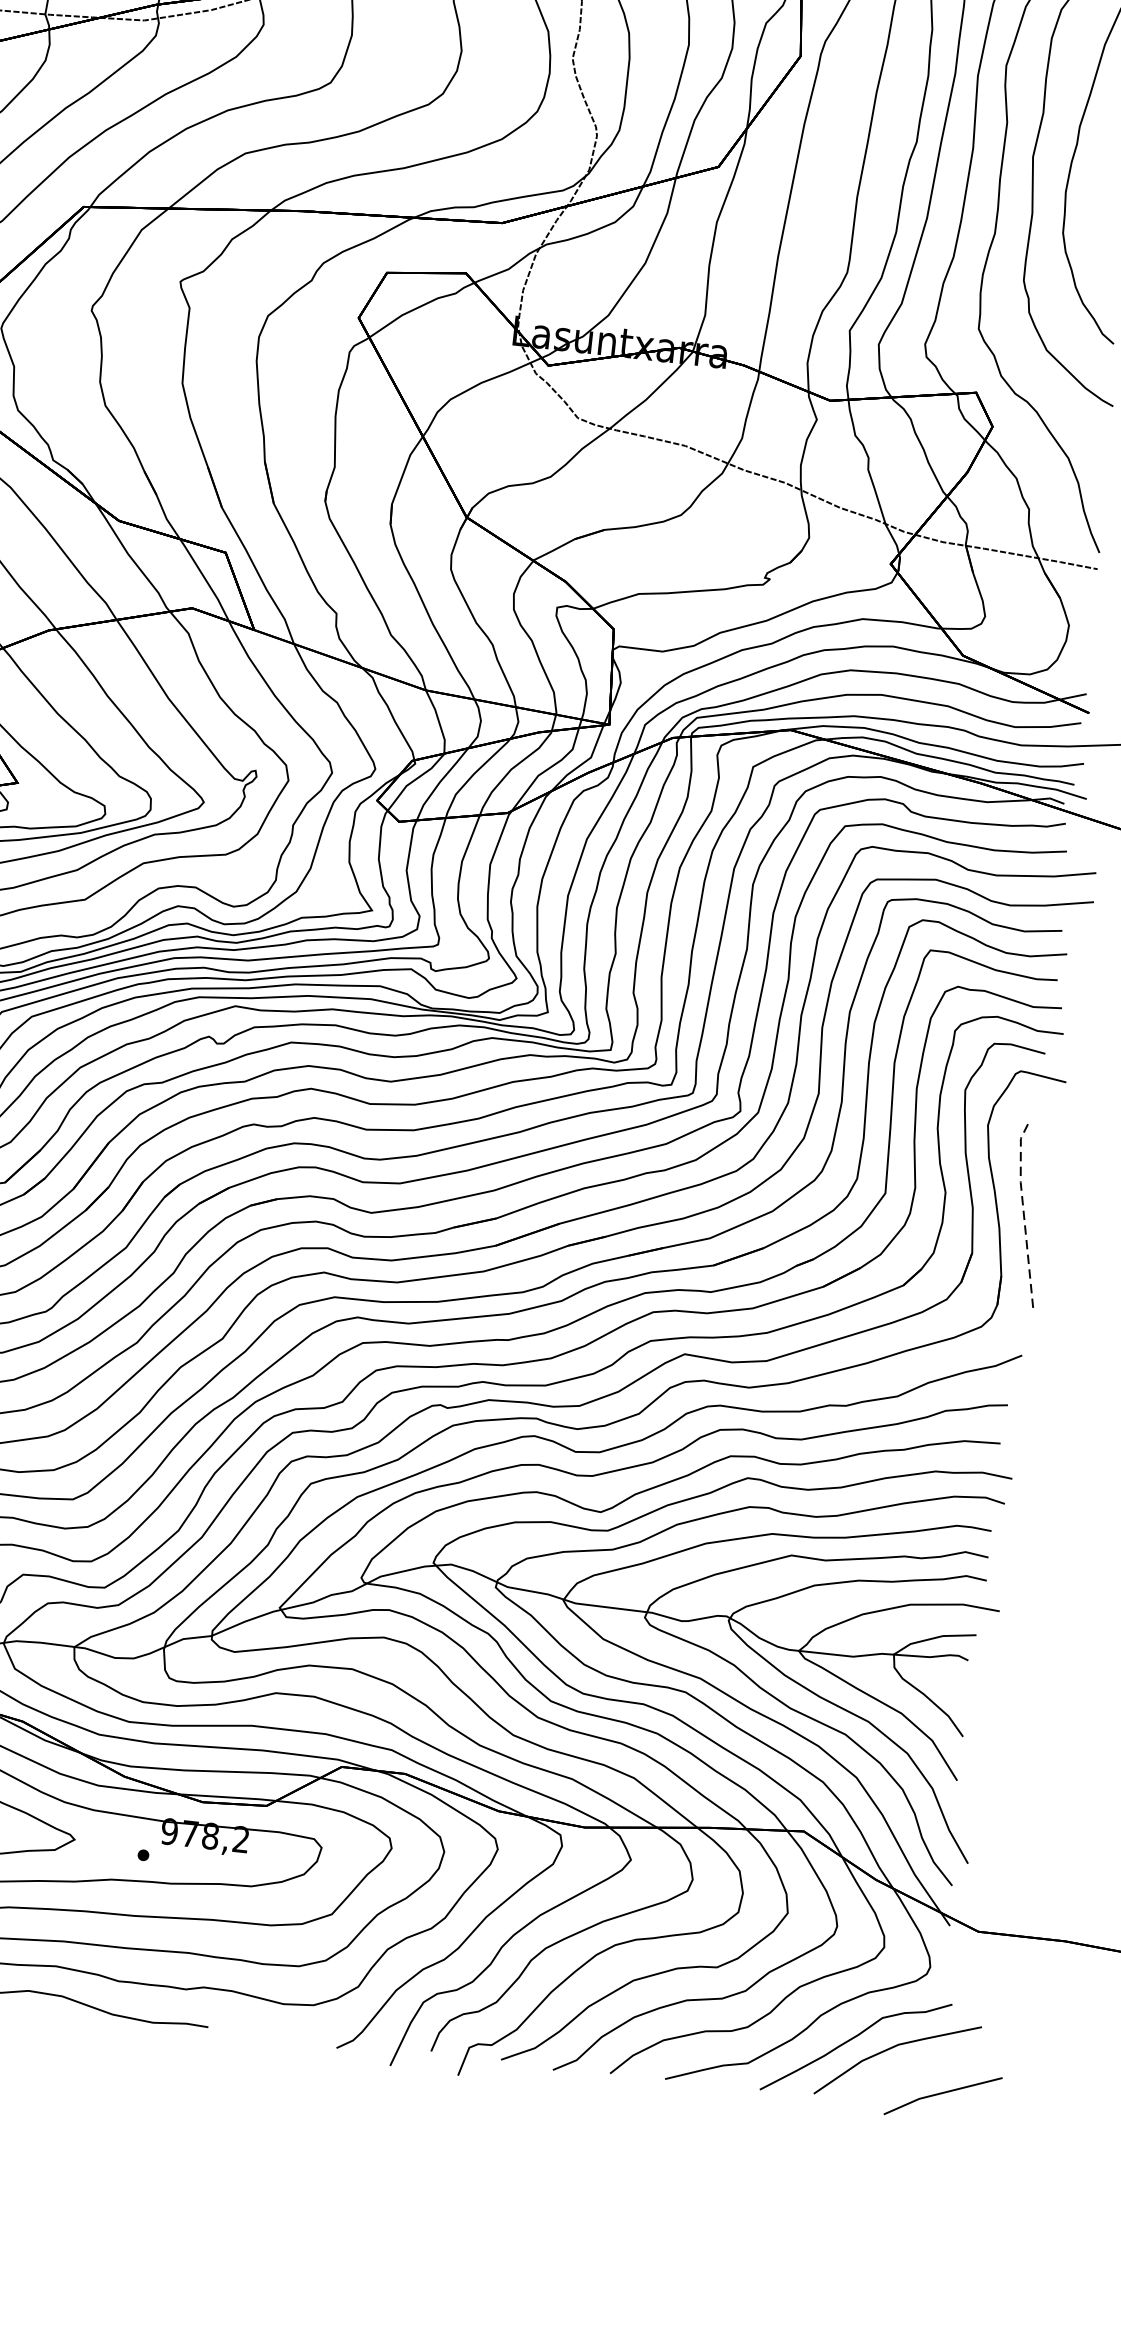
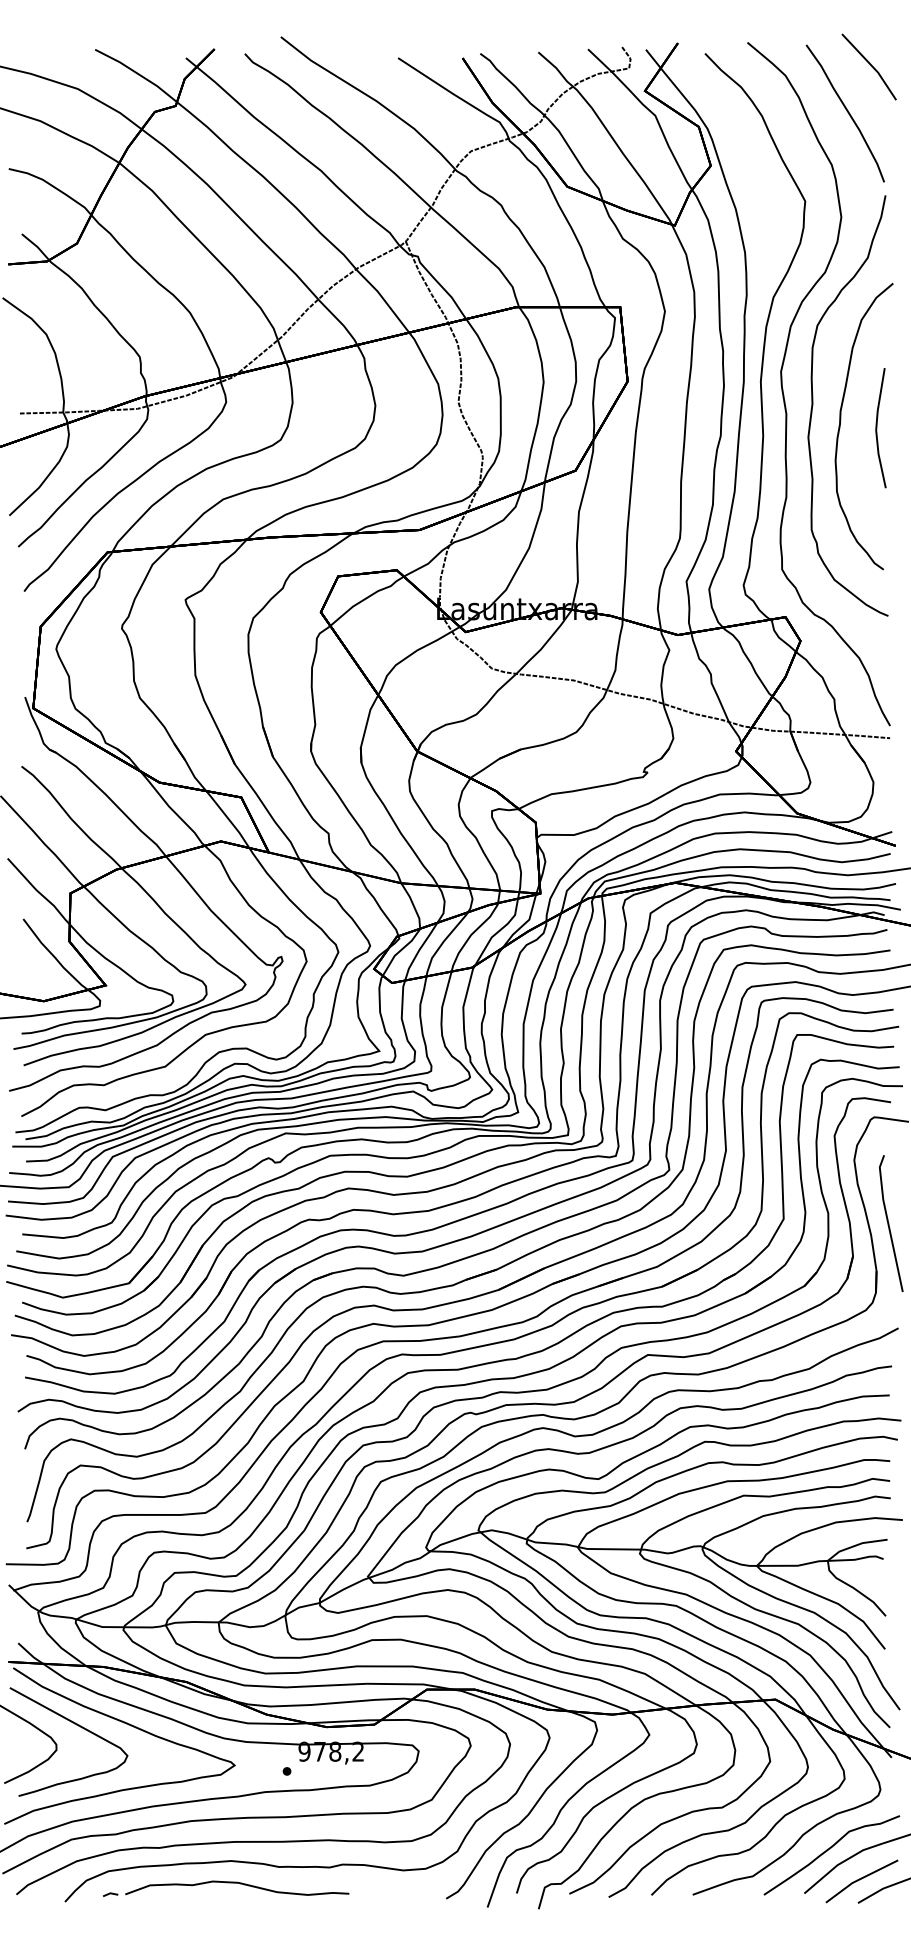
line: (1024, 1213) -> (888, 1222), dashed -> solid
line: (890, 2084) -> (860, 1880), added

